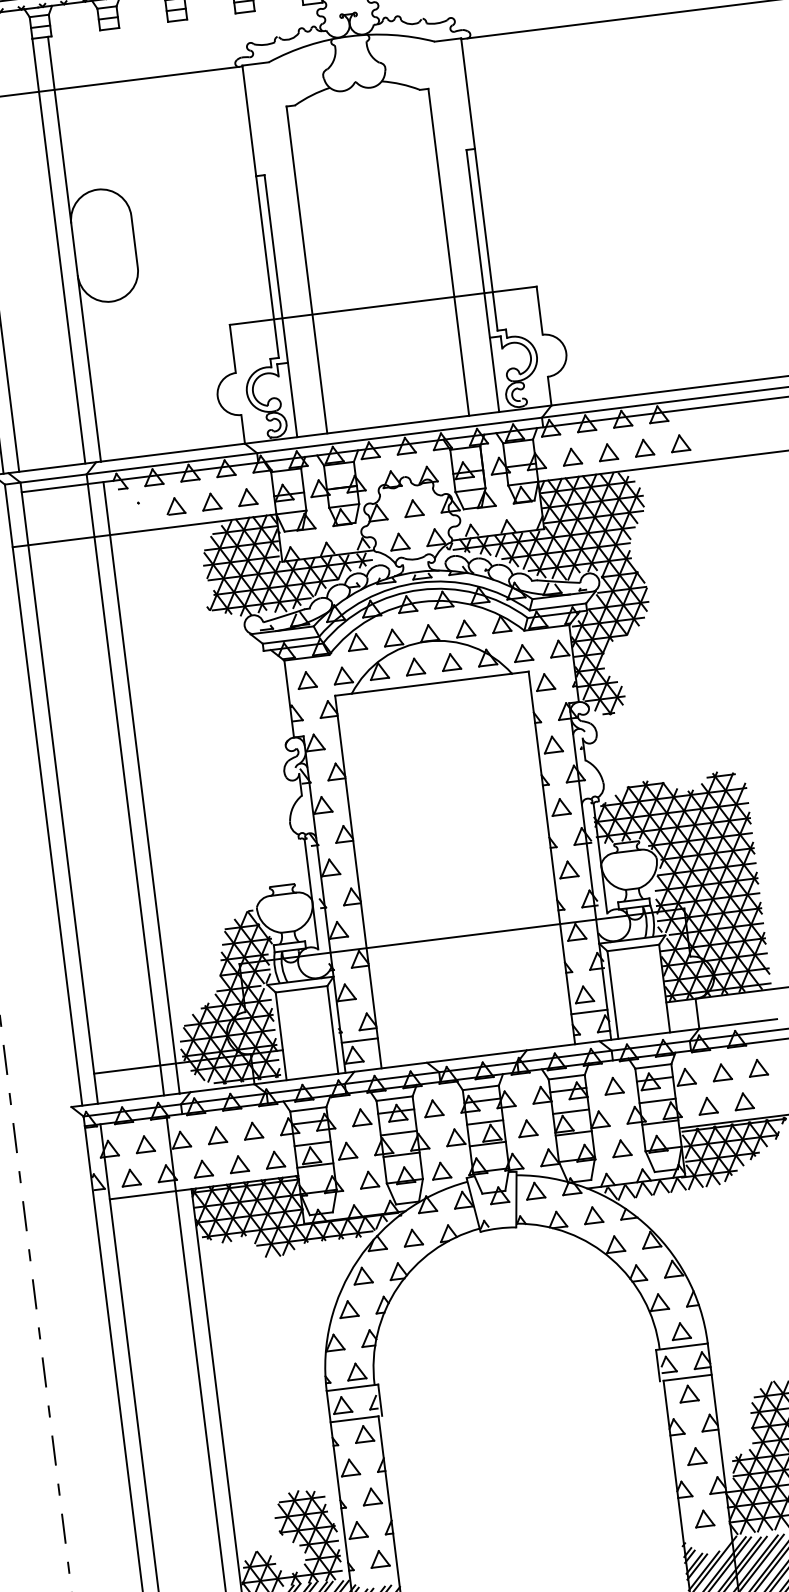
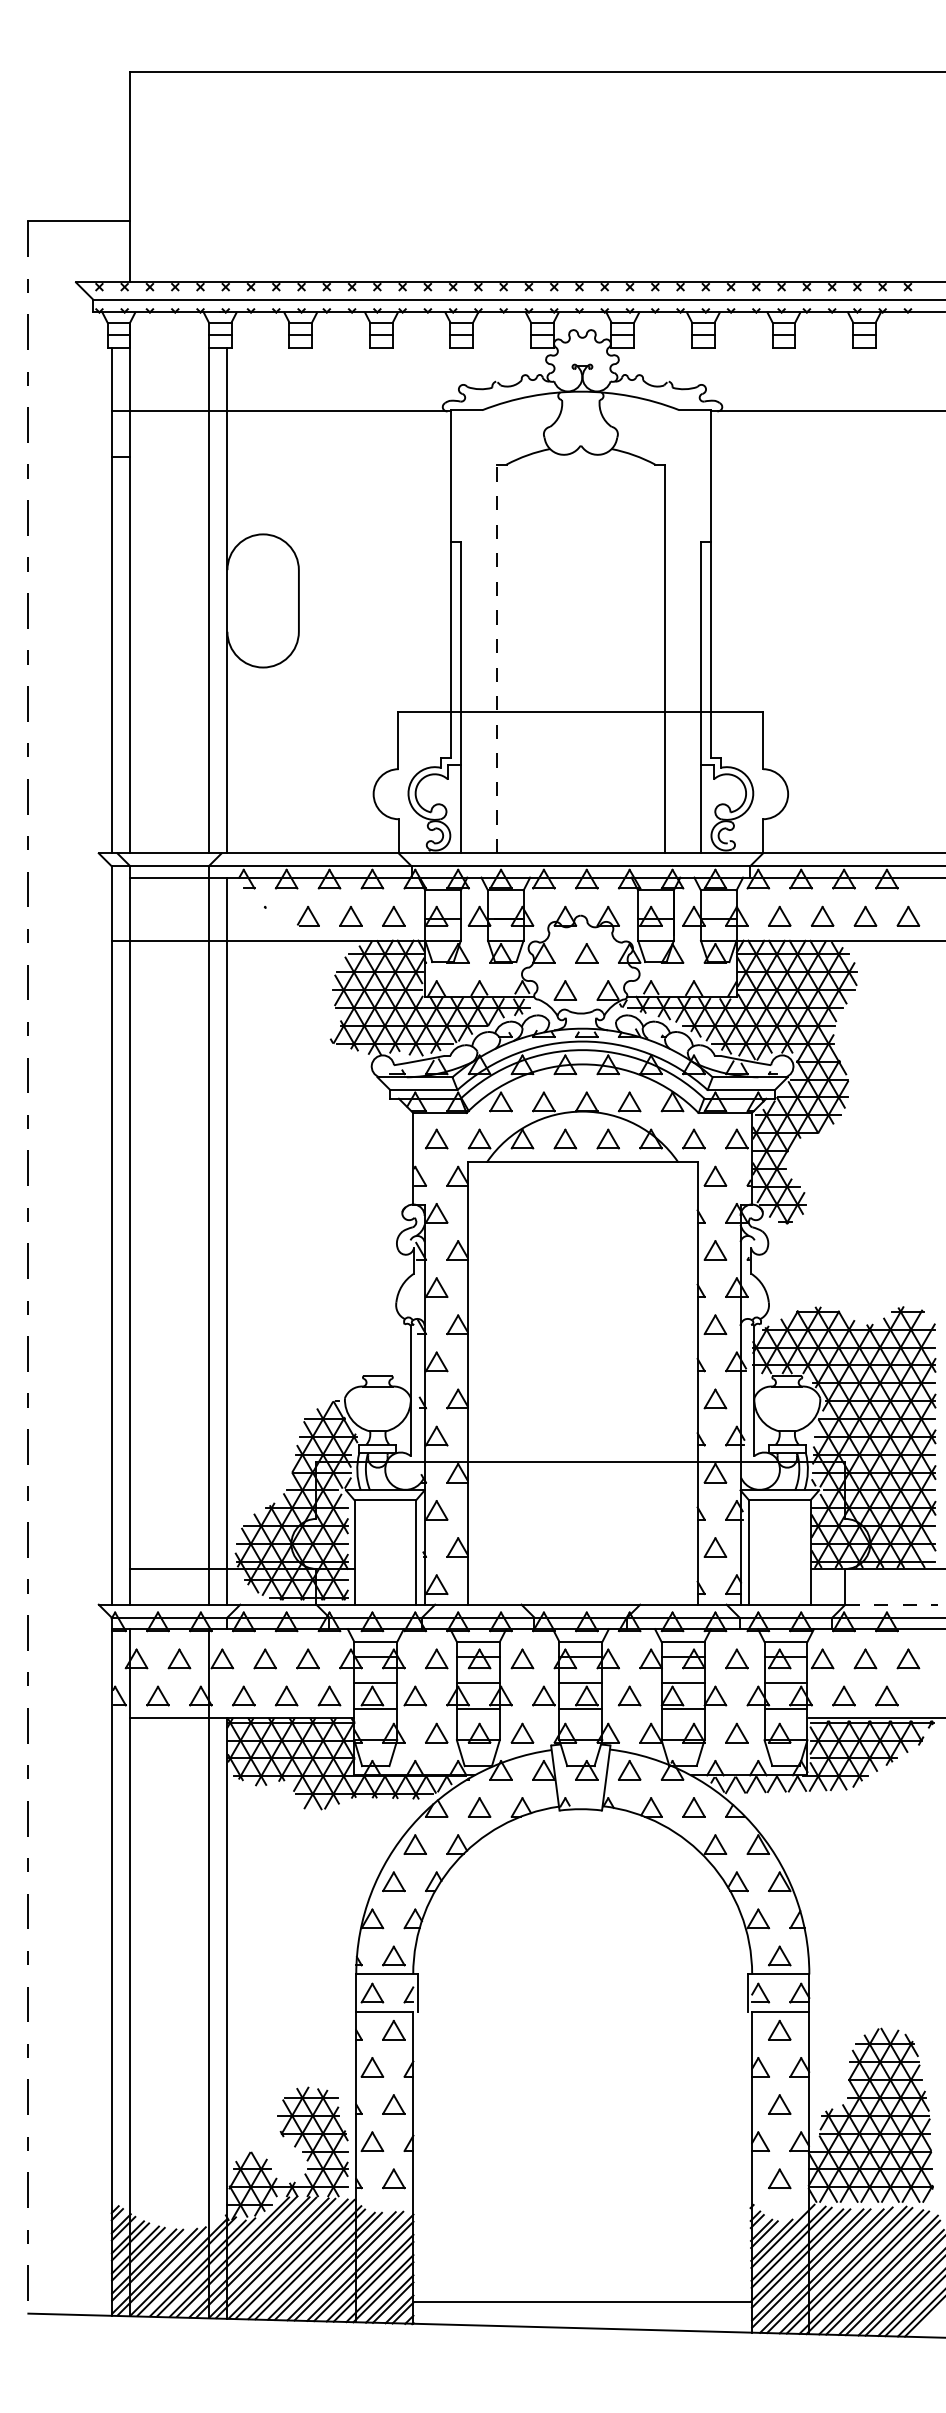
line: (306, 269) -> (496, 658), solid -> dashed
line: (588, 1011) -> (718, 1568), removed
line: (738, 1023) -> (892, 1604), solid -> dashed
line: (359, 1040) -> (445, 1568), removed

